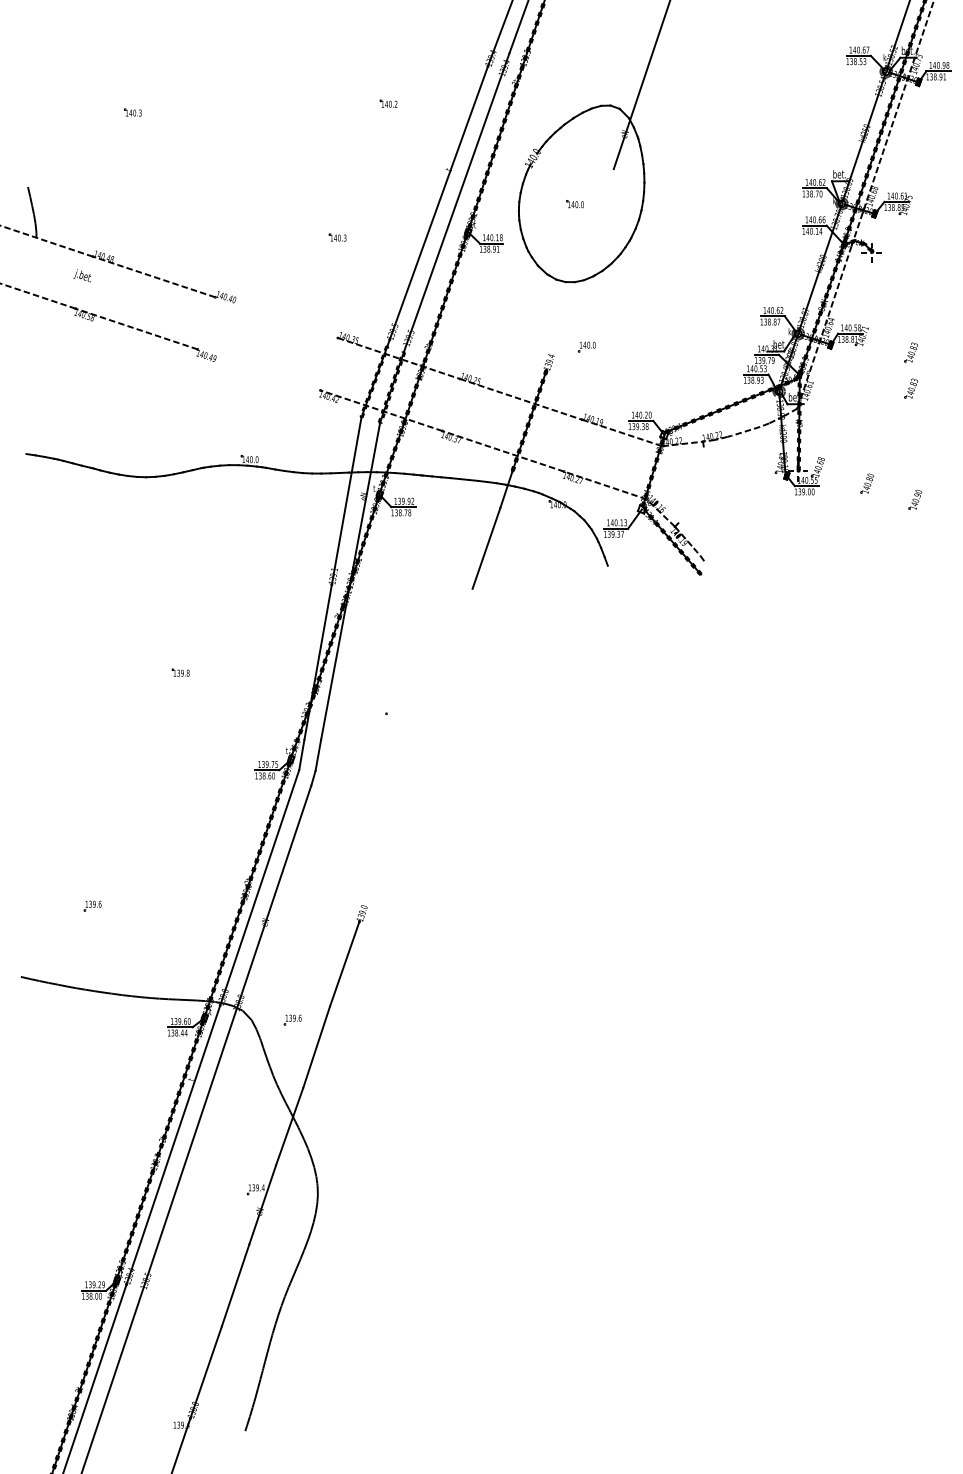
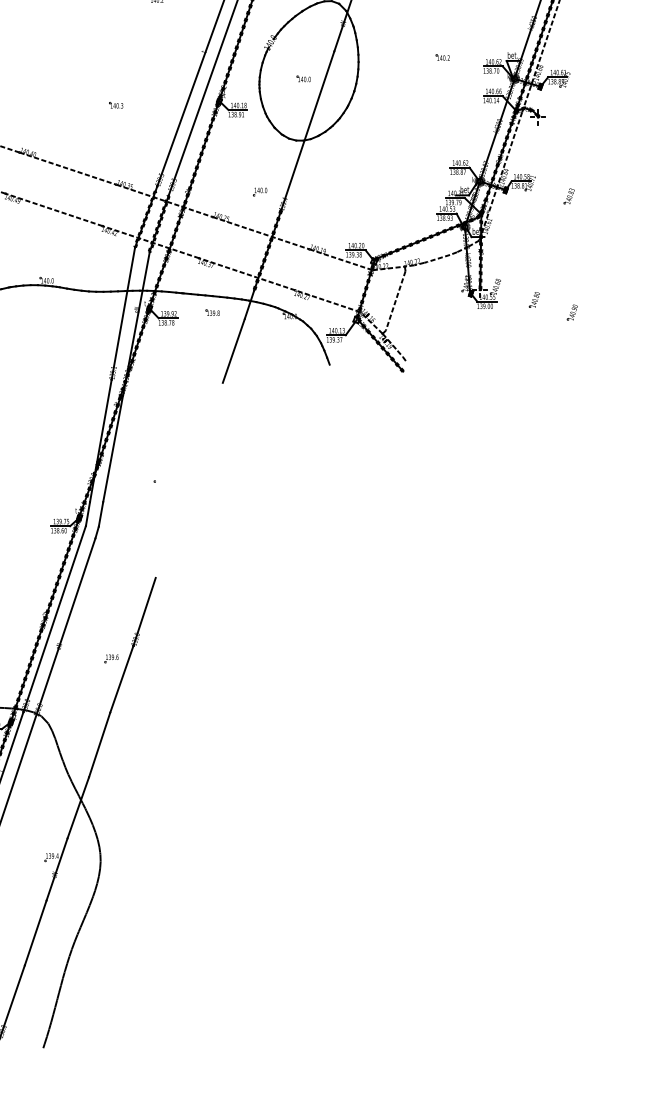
part: (750, 177) -> (442, 57), added
line: (579, 269) -> (307, 130), added
line: (276, 317) -> (67, 168), added
part: (586, 346) -> (259, 191), moved
line: (258, 369) -> (53, 209), added
part: (910, 388) -> (568, 224), removed
line: (691, 484) -> (395, 300), added
part: (459, 500) -> (212, 313), added
line: (373, 878) -> (144, 611), added
part: (292, 1019) -> (111, 658), moved

